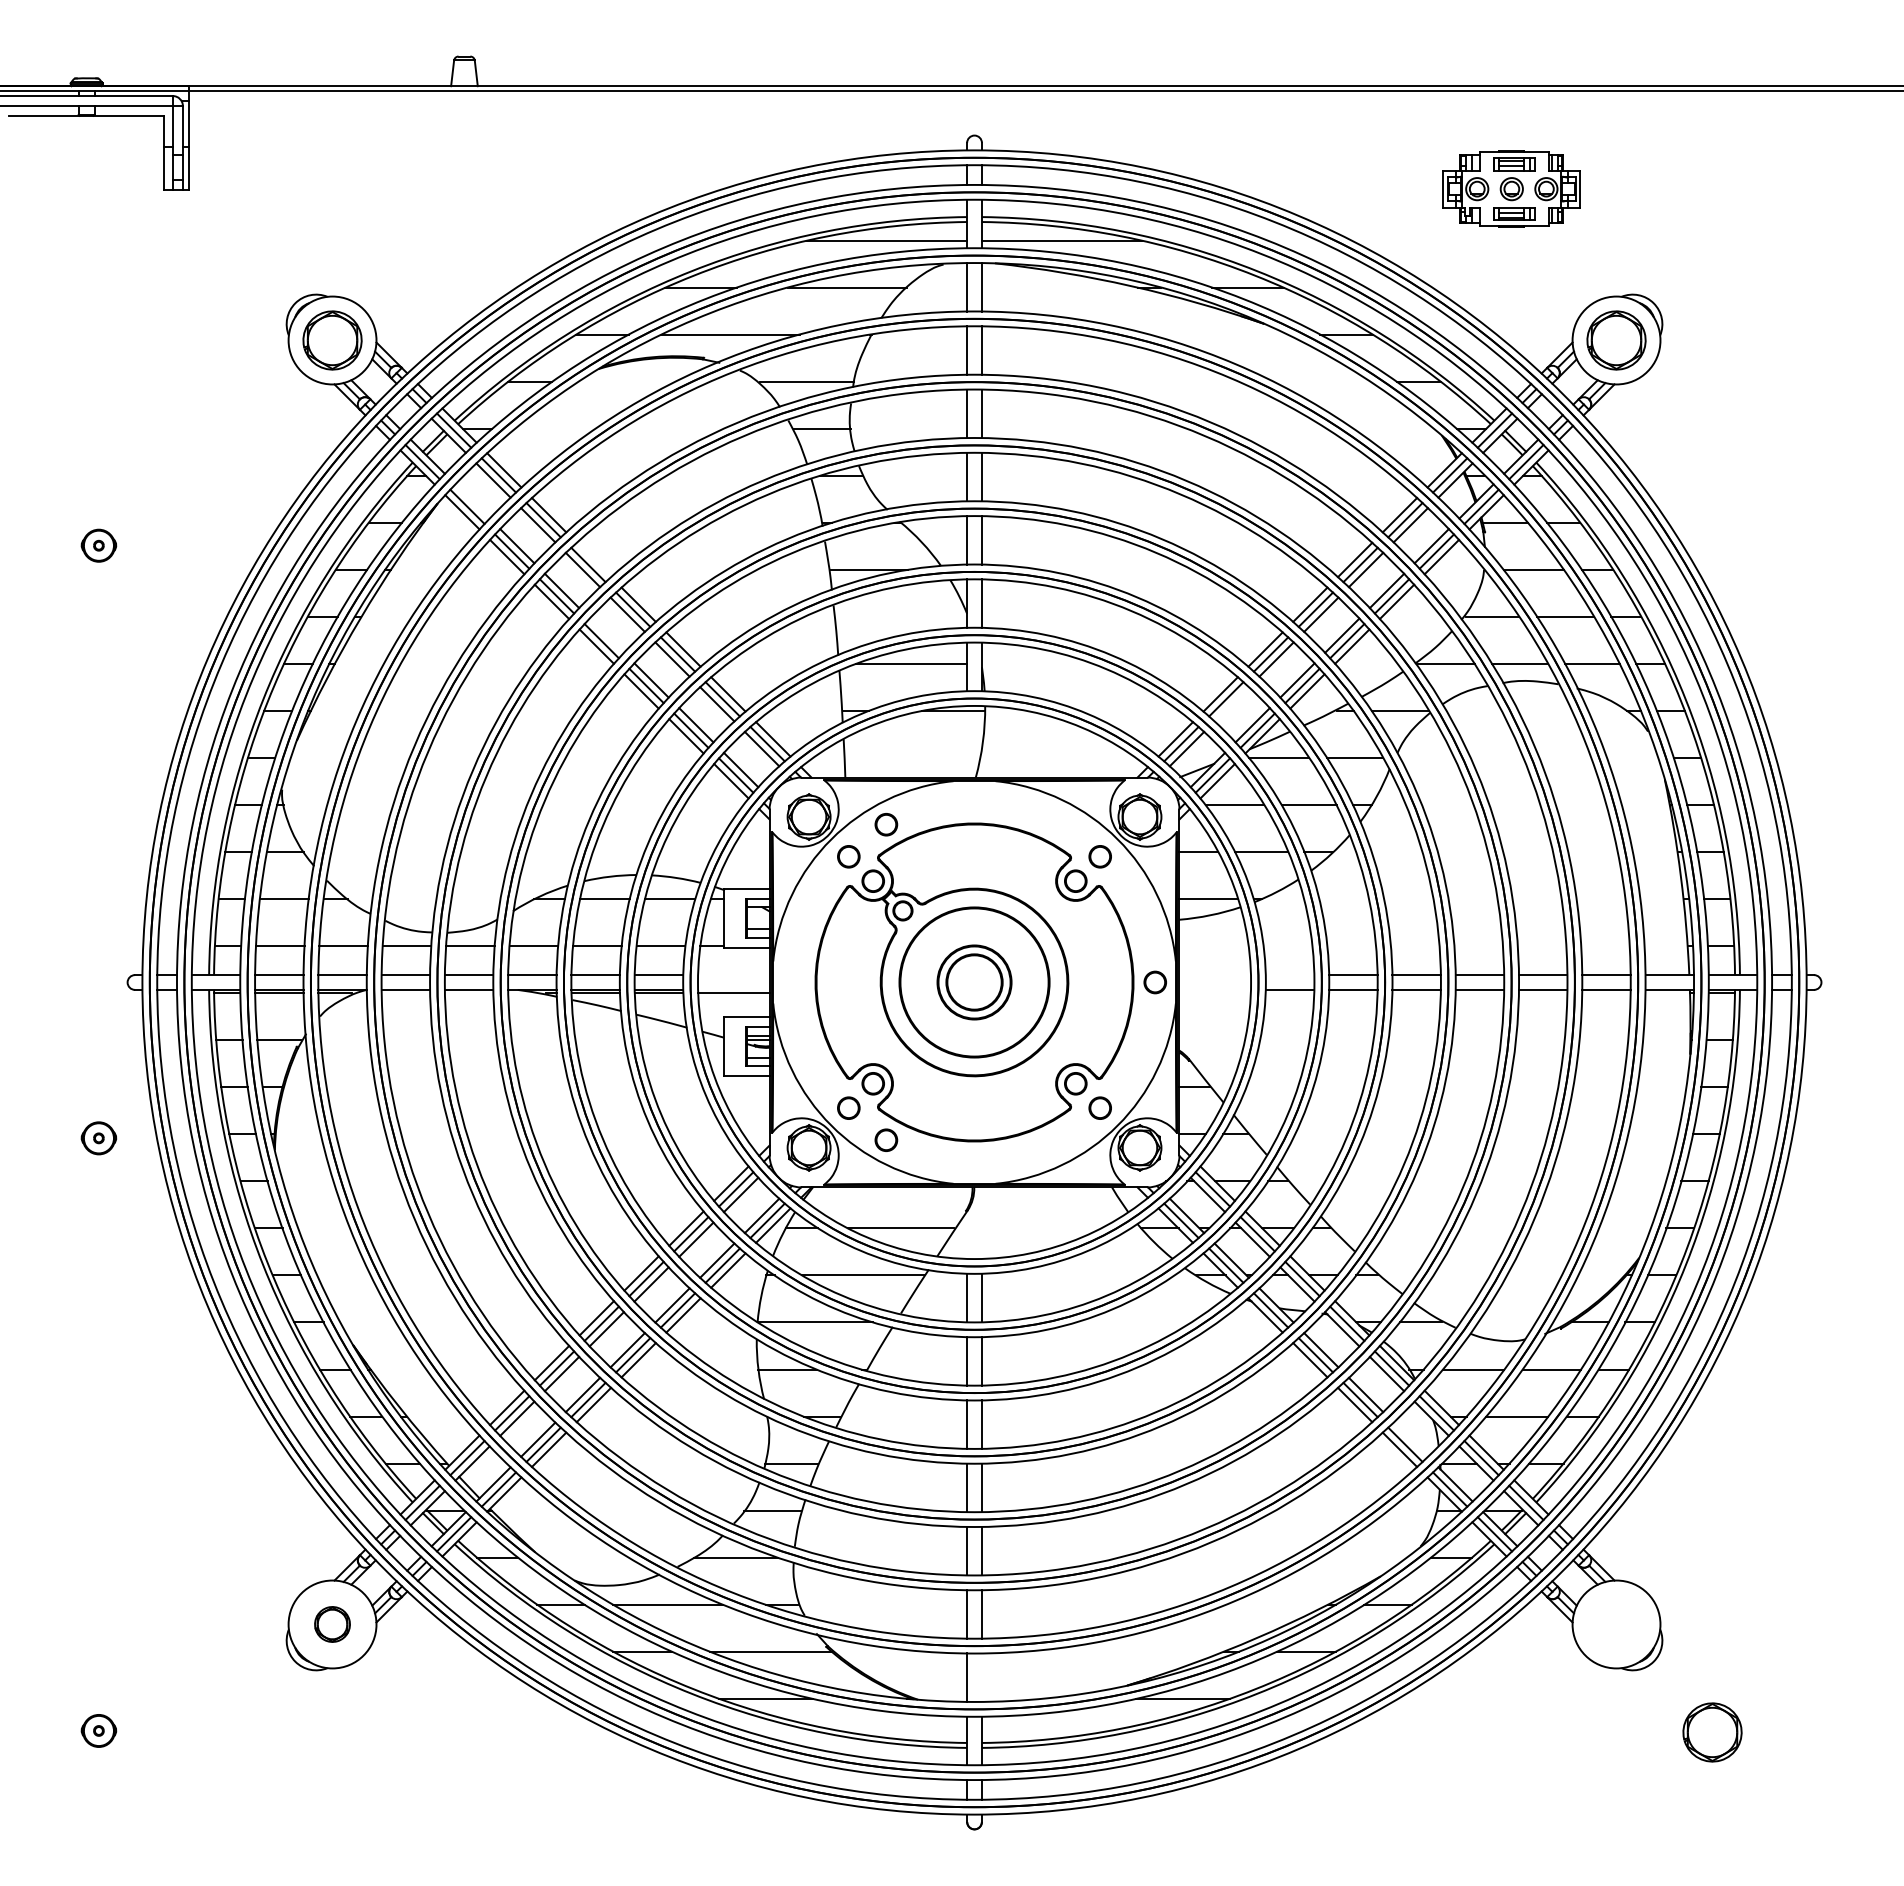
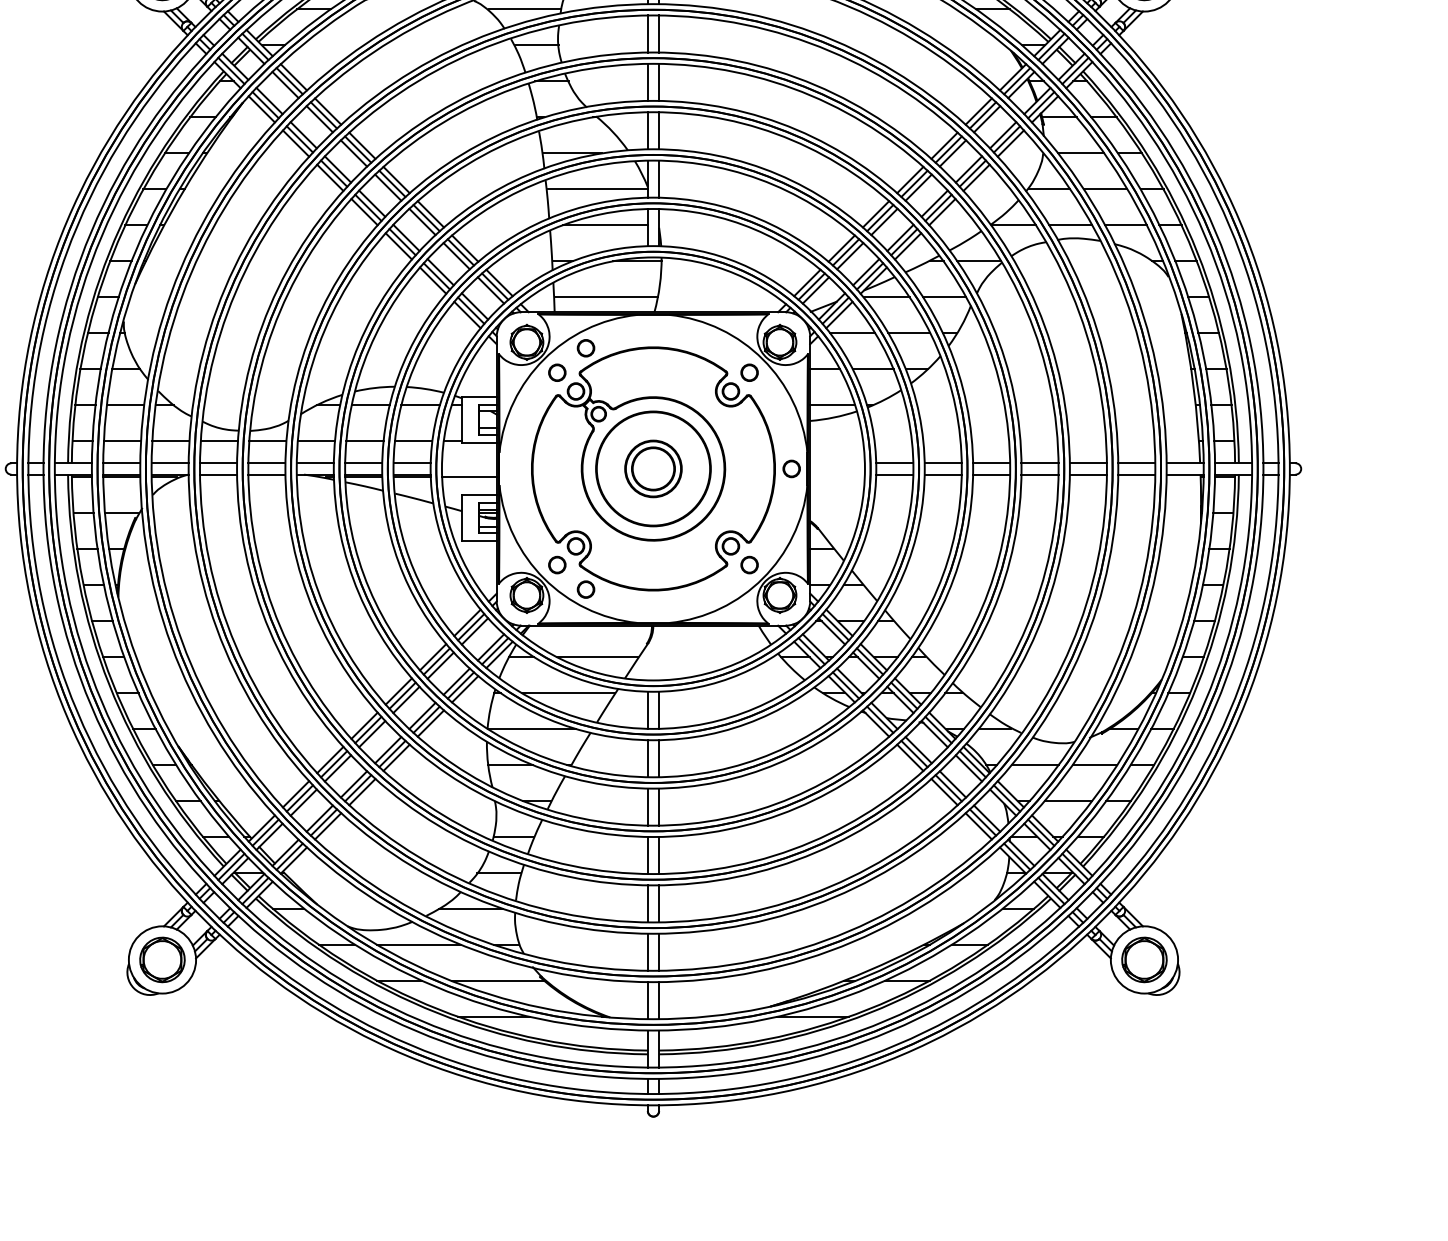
line: (472, 501) -> (269, 101), added
line: (593, 559) -> (362, 145), added
line: (901, 616) -> (597, 189), added
line: (606, 635) -> (372, 203), added
line: (1231, 704) -> (850, 256), added
line: (912, 758) -> (606, 297), added
line: (1289, 975) -> (894, 463), added
line: (1410, 1439) -> (986, 818), added
part: (332, 1624) -> (162, 959), size x1.67
line: (981, 1677) -> (658, 1000), added
part: (1712, 1732) -> (1144, 959), moved

